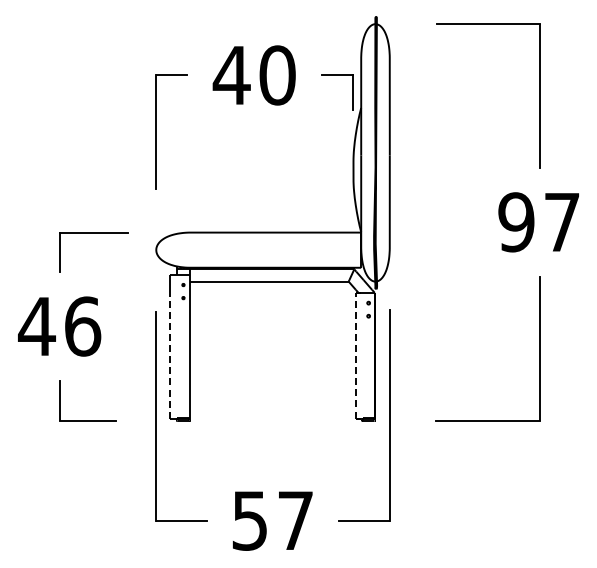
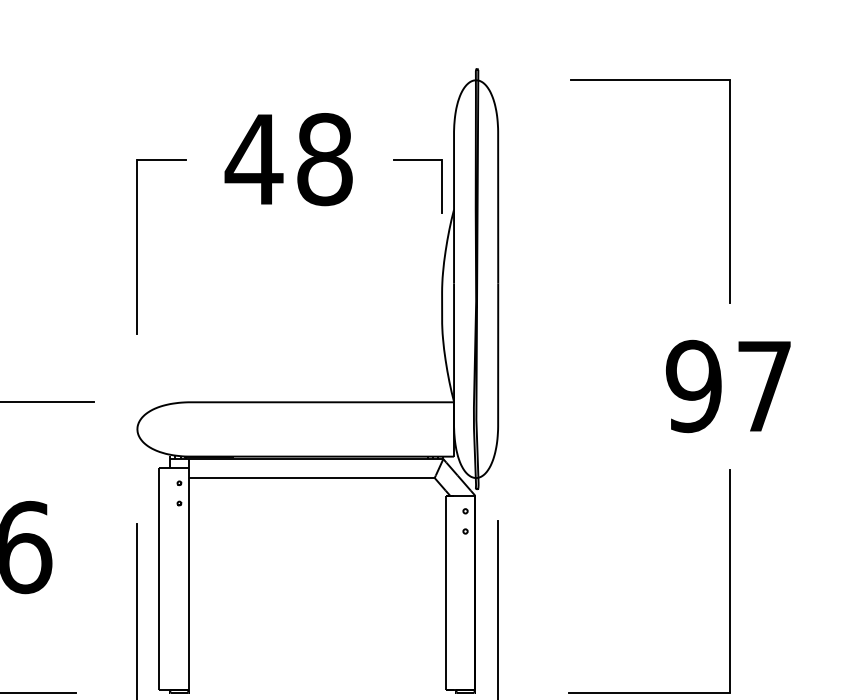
text: (277, 75) -> (324, 159), 40 -> 48
line: (170, 354) -> (159, 590), dashed -> solid
line: (355, 355) -> (445, 592), dashed -> solid

